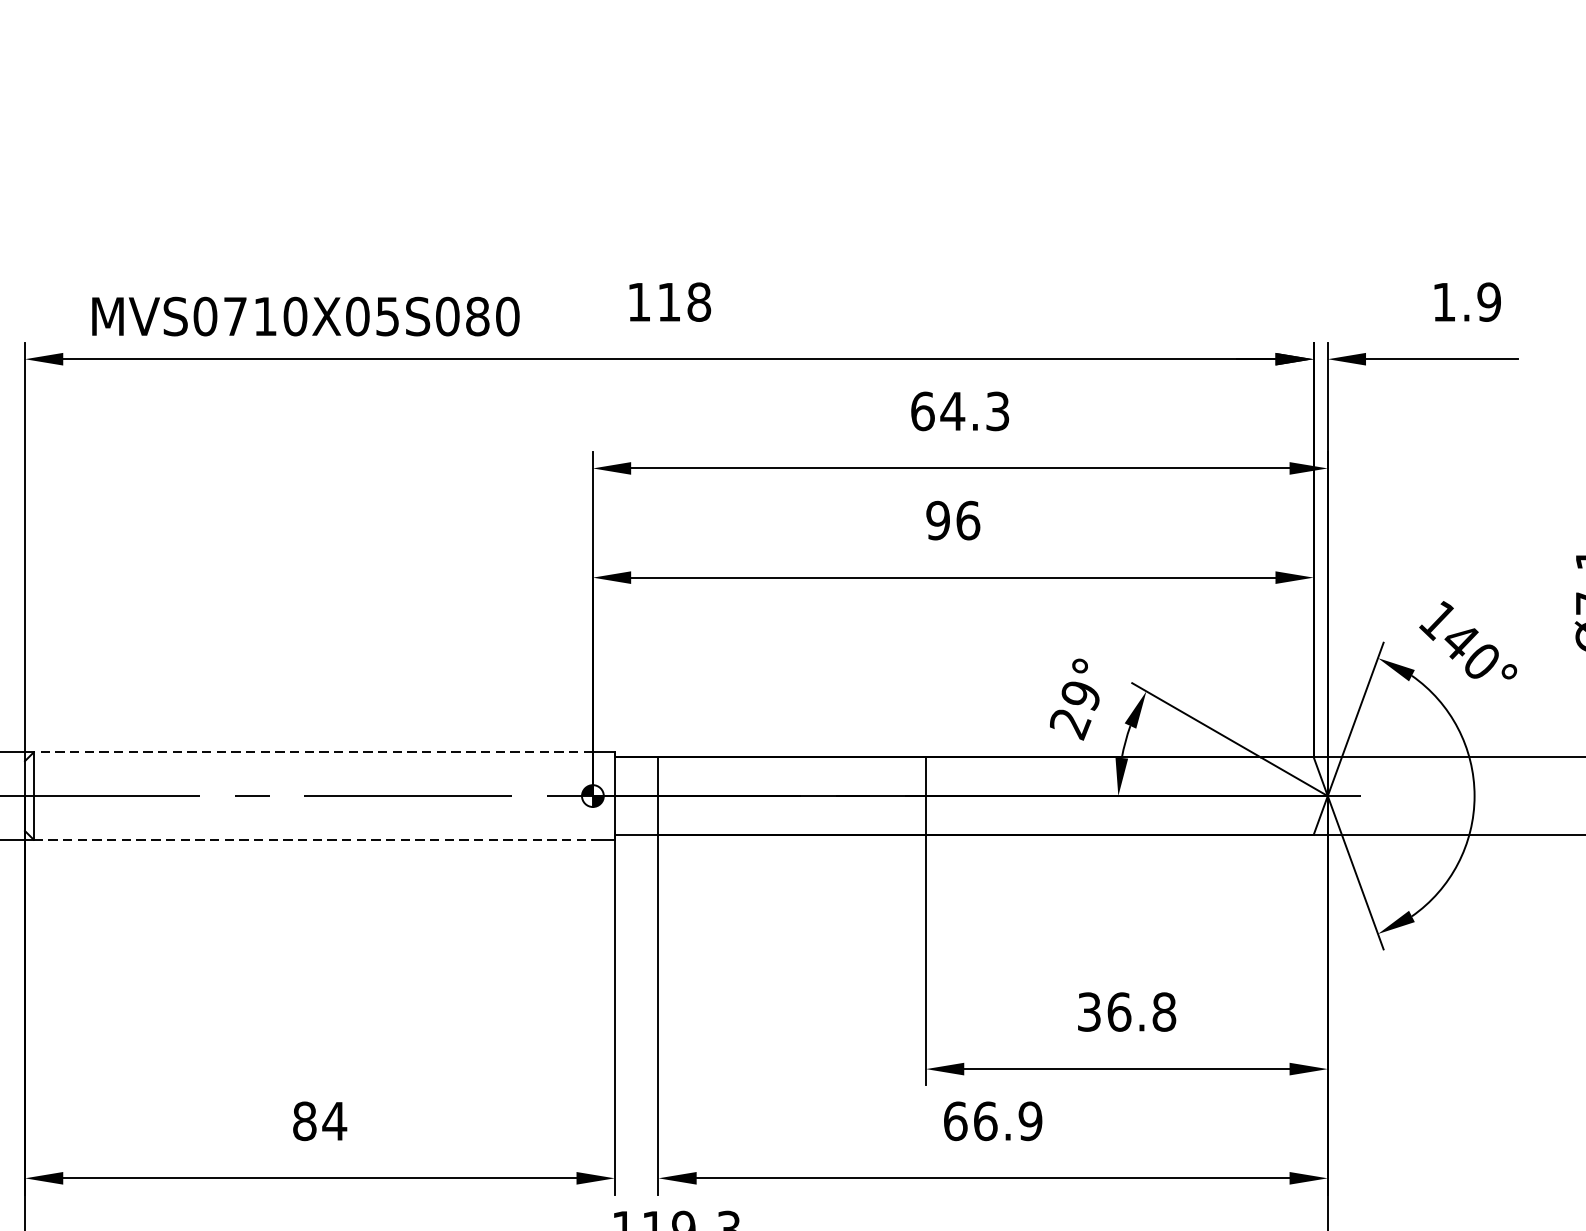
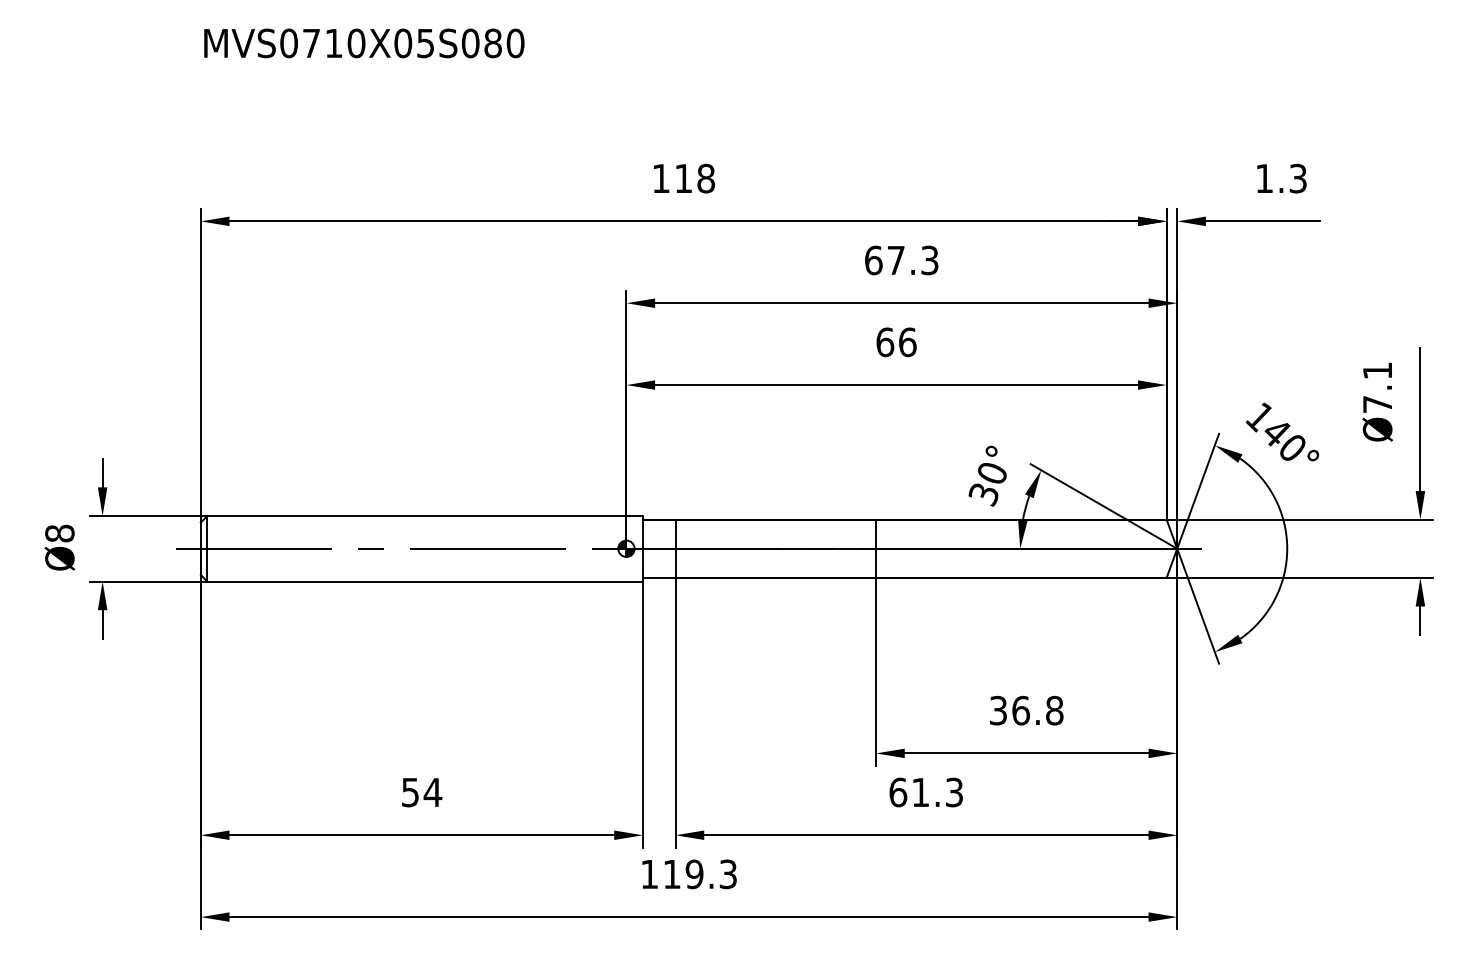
text: (1488, 302) -> (1297, 178), 1.9 -> 1.3
text: (306, 316) -> (364, 43), moved
text: (951, 411) -> (895, 260), 64.3 -> 67.3
text: (938, 520) -> (885, 342), 96 -> 66
text: (1074, 710) -> (987, 484), 29° -> 30°
line: (312, 752) -> (416, 516), dashed -> solid
line: (312, 839) -> (416, 581), dashed -> solid
text: (304, 1121) -> (410, 792), 84 -> 54
text: (1007, 1121) -> (937, 792), 66.9 -> 61.3

